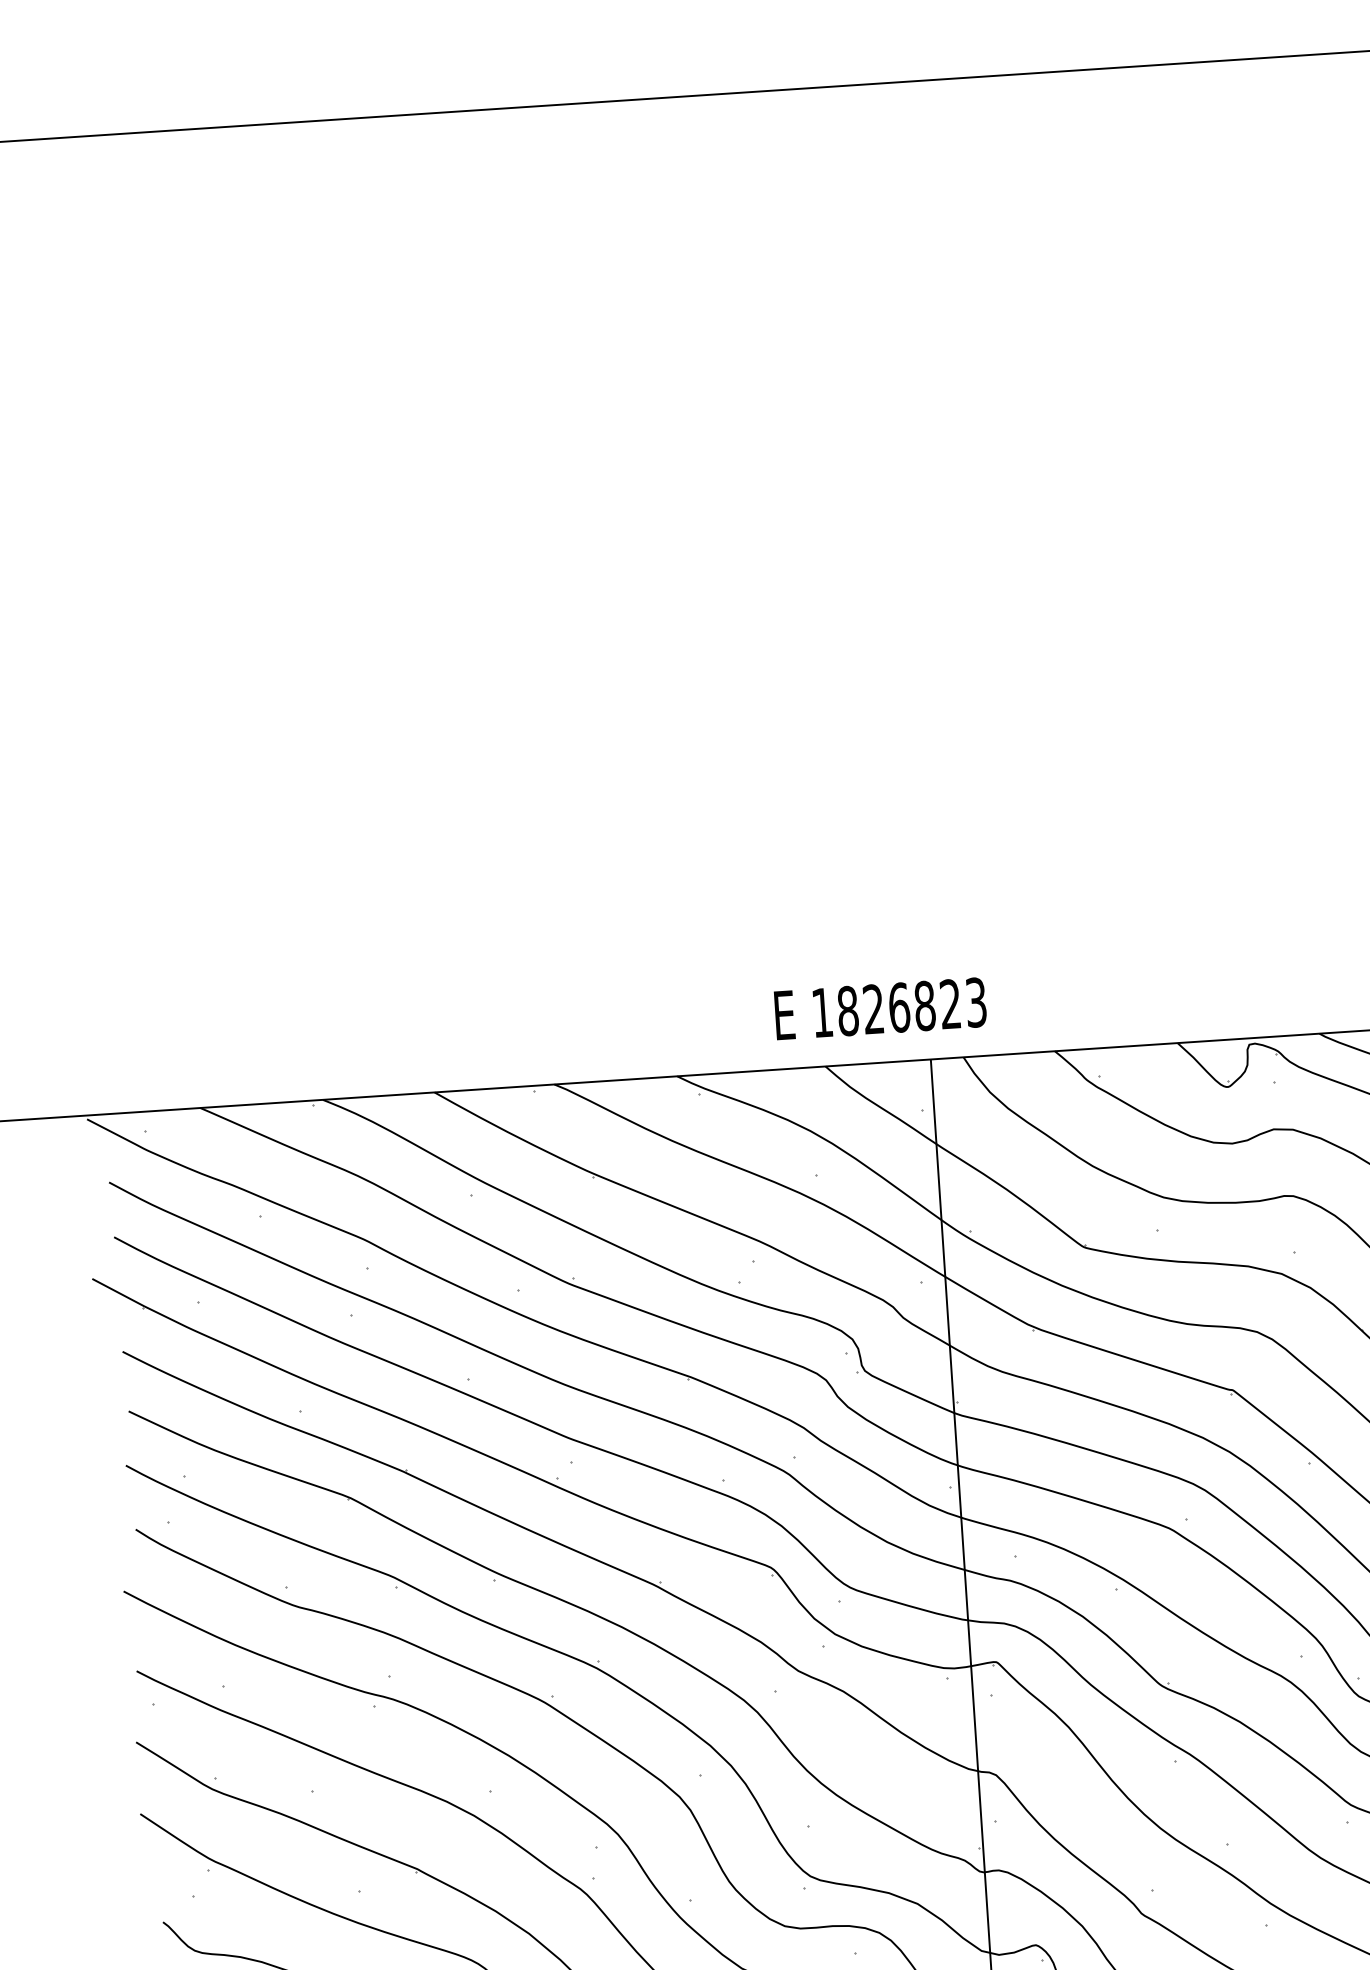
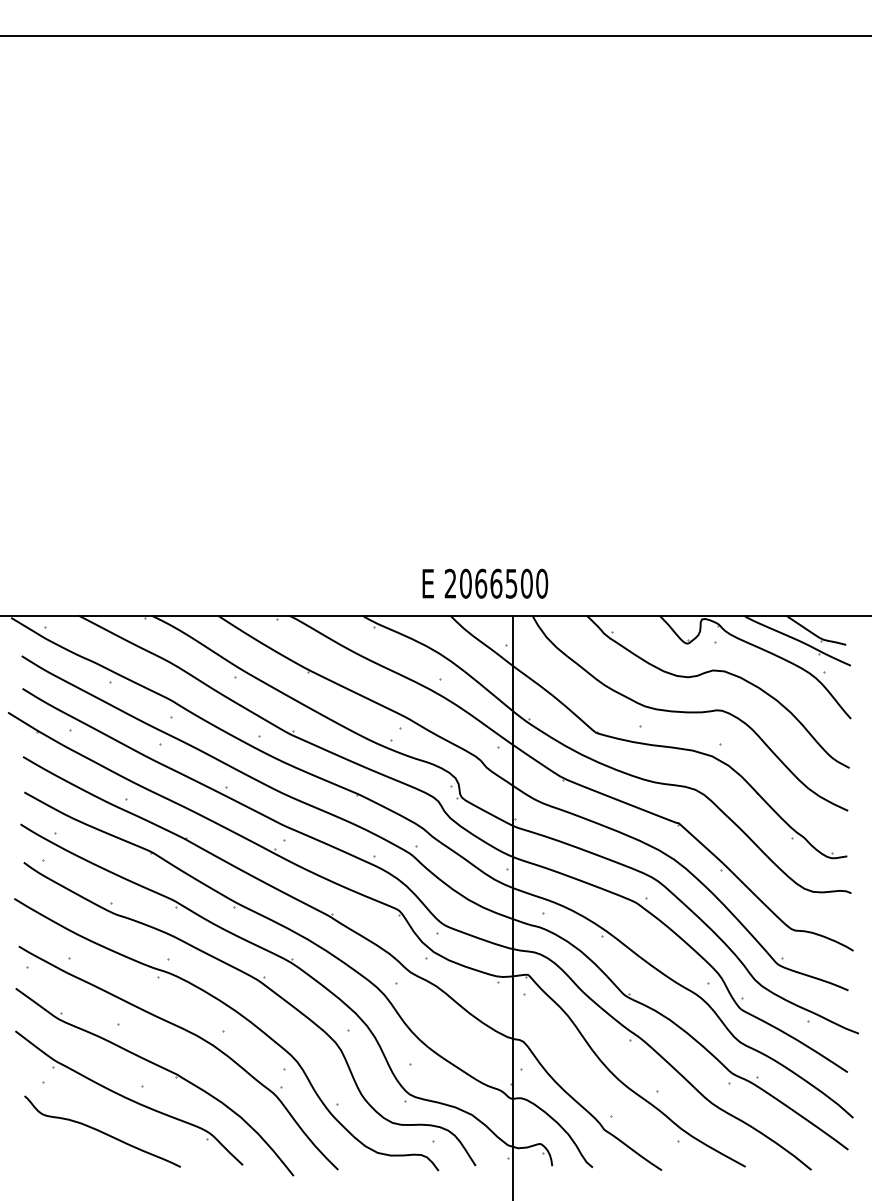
text: (899, 1007) -> (496, 583), 1826823 -> 2066500

